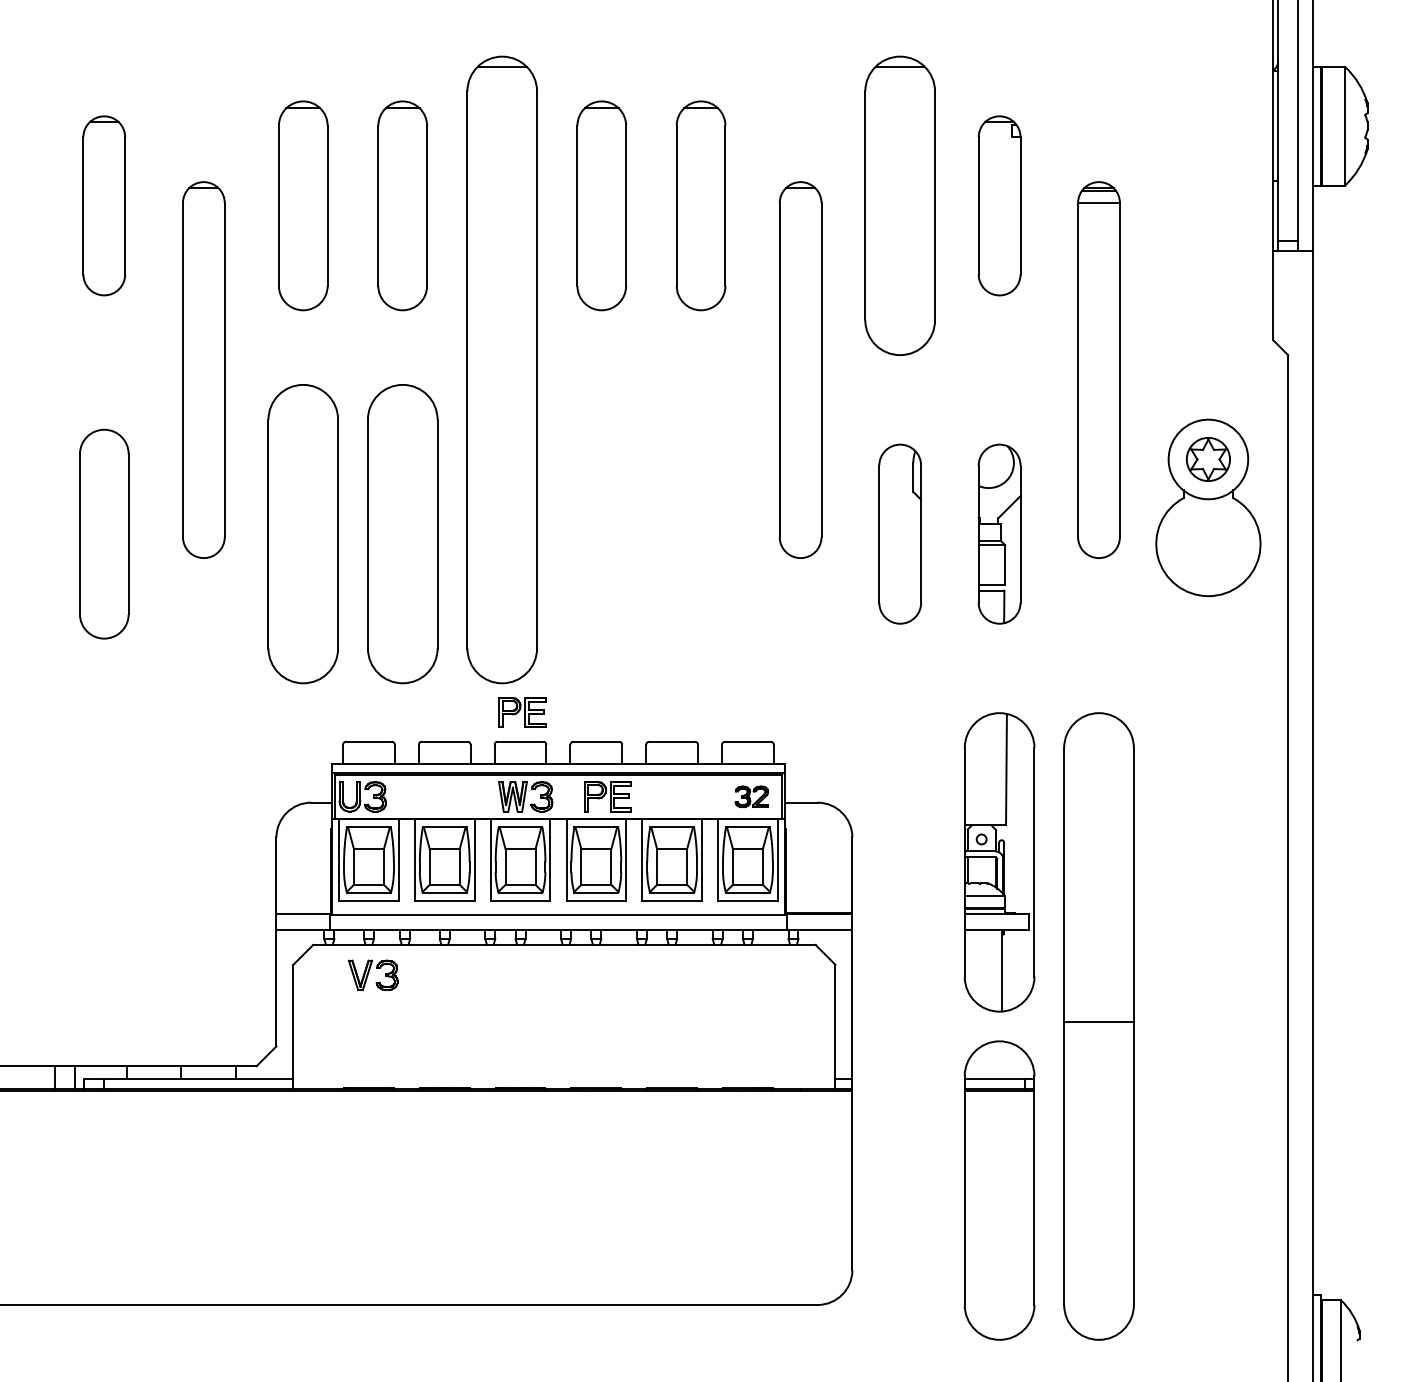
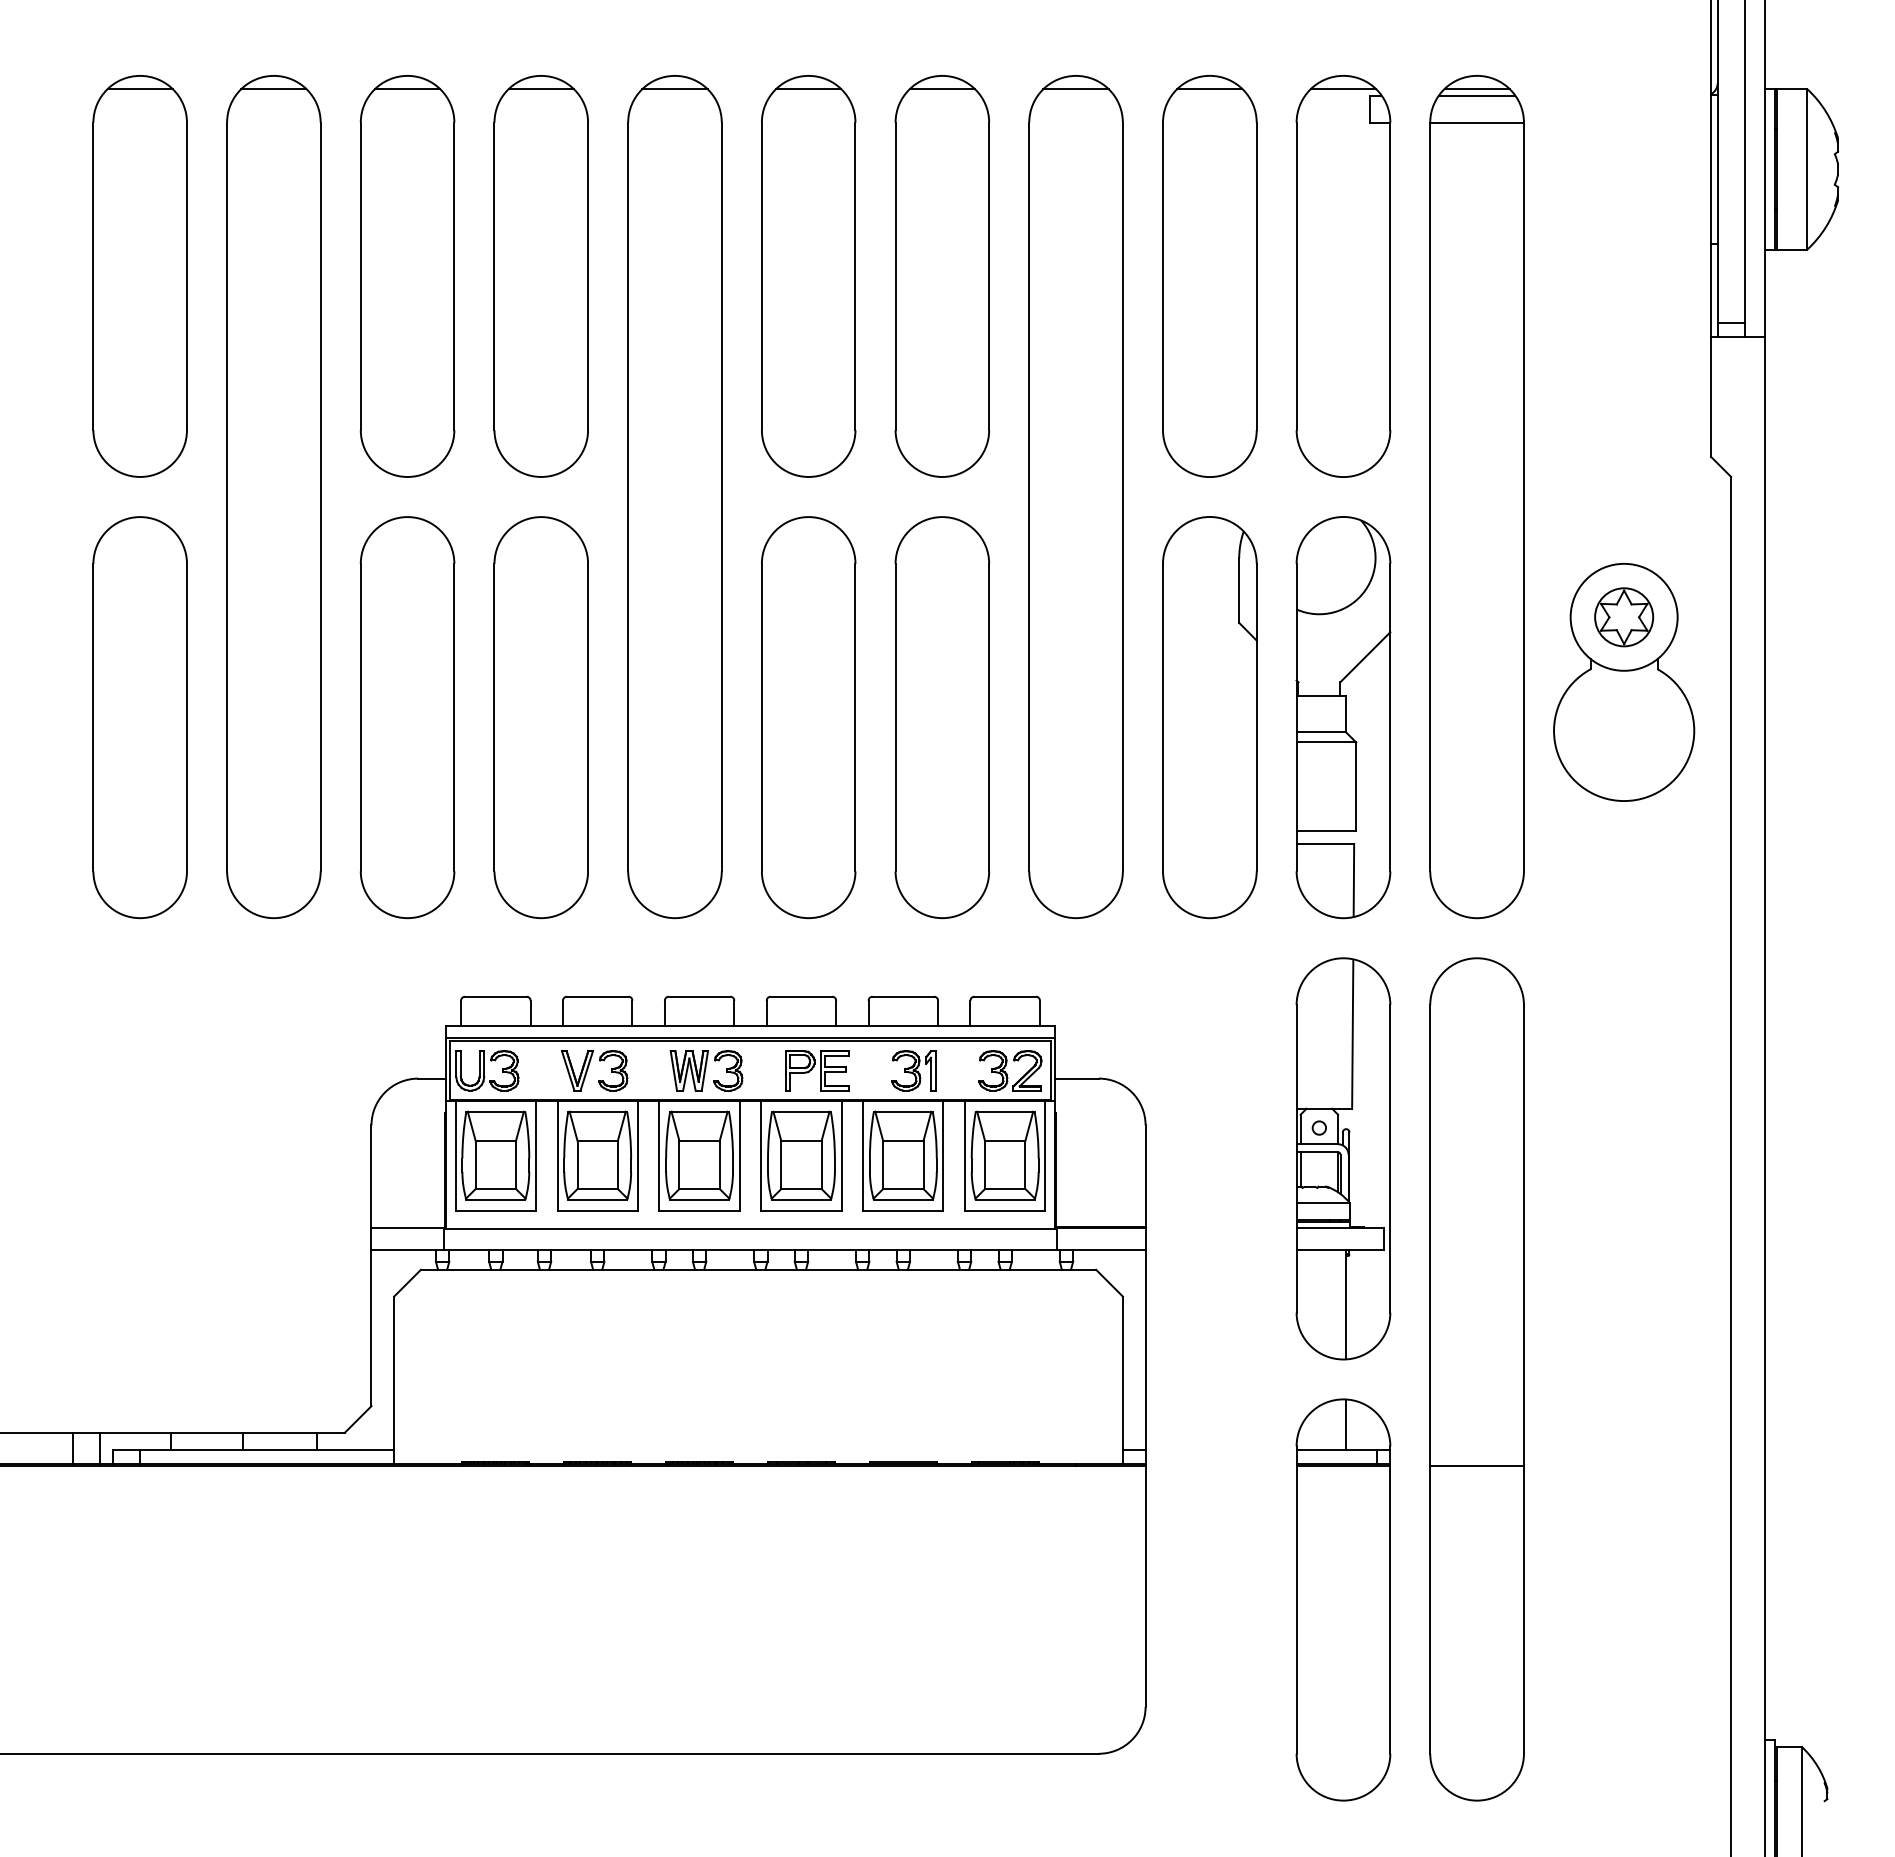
part: (103, 205) -> (139, 276), size x1.67
part: (303, 205) -> (407, 276), size x1.43
part: (402, 205) -> (540, 276), size x1.43
part: (601, 205) -> (808, 276), size x1.43
part: (700, 205) -> (941, 276), size x1.43
part: (999, 205) -> (1343, 276), size x1.67
part: (203, 370) -> (273, 497), size x1.67
part: (800, 370) -> (1075, 497), size x1.67
part: (1098, 370) -> (1476, 497), size x1.67
part: (103, 534) -> (139, 717), size x1.43
part: (601, 534) -> (808, 717), added
part: (700, 534) -> (941, 717), added
part: (899, 534) -> (1209, 717), size x1.67
part: (999, 534) -> (1343, 717), size x1.67
part: (522, 712) -> (702, 957), removed
part: (679, 796) -> (913, 1070), added
part: (751, 796) -> (1010, 1070), size x1.43
part: (368, 974) -> (588, 1069), moved
line: (1098, 1022) -> (1476, 1466), moved
line: (1001, 1060) -> (1346, 1425), added

